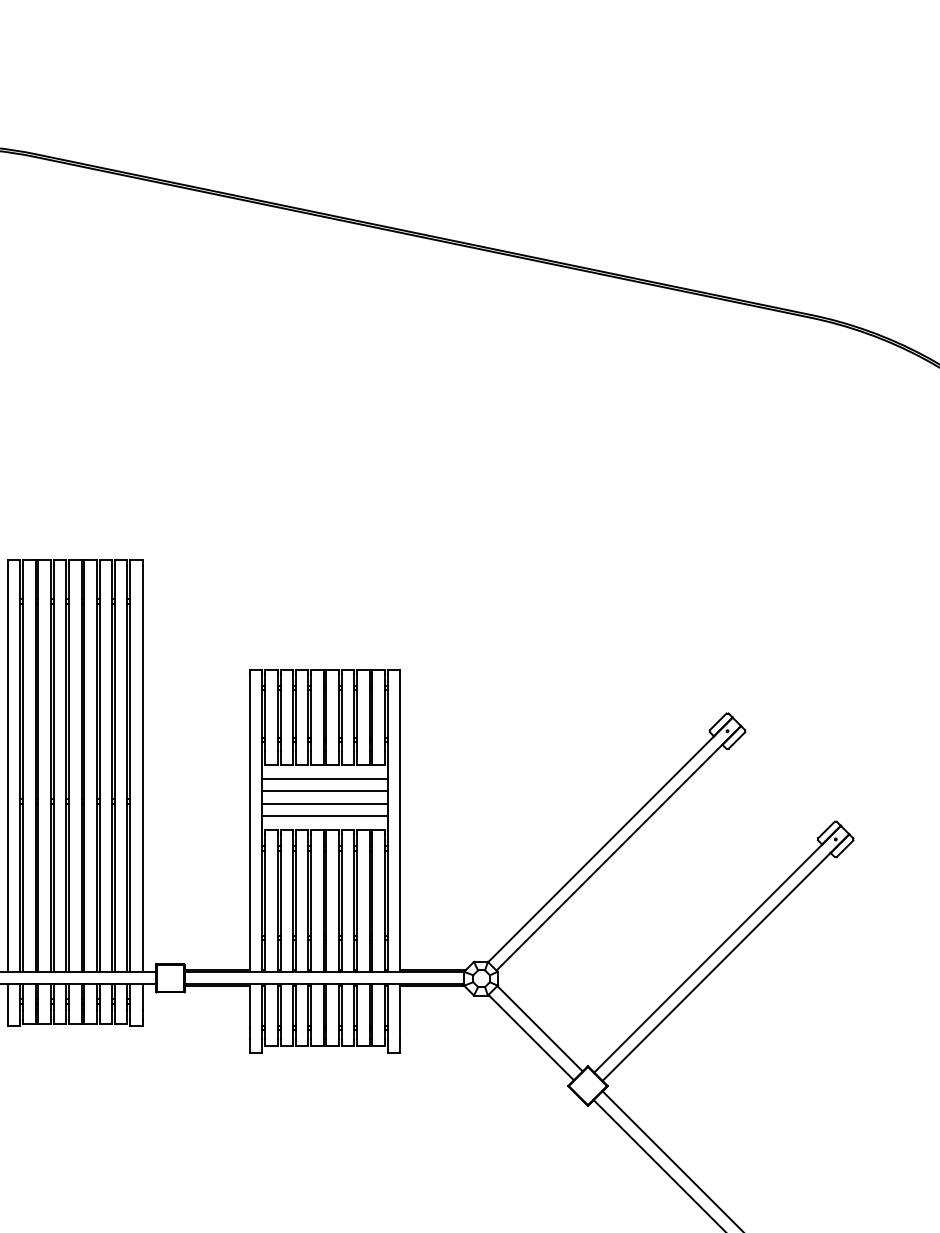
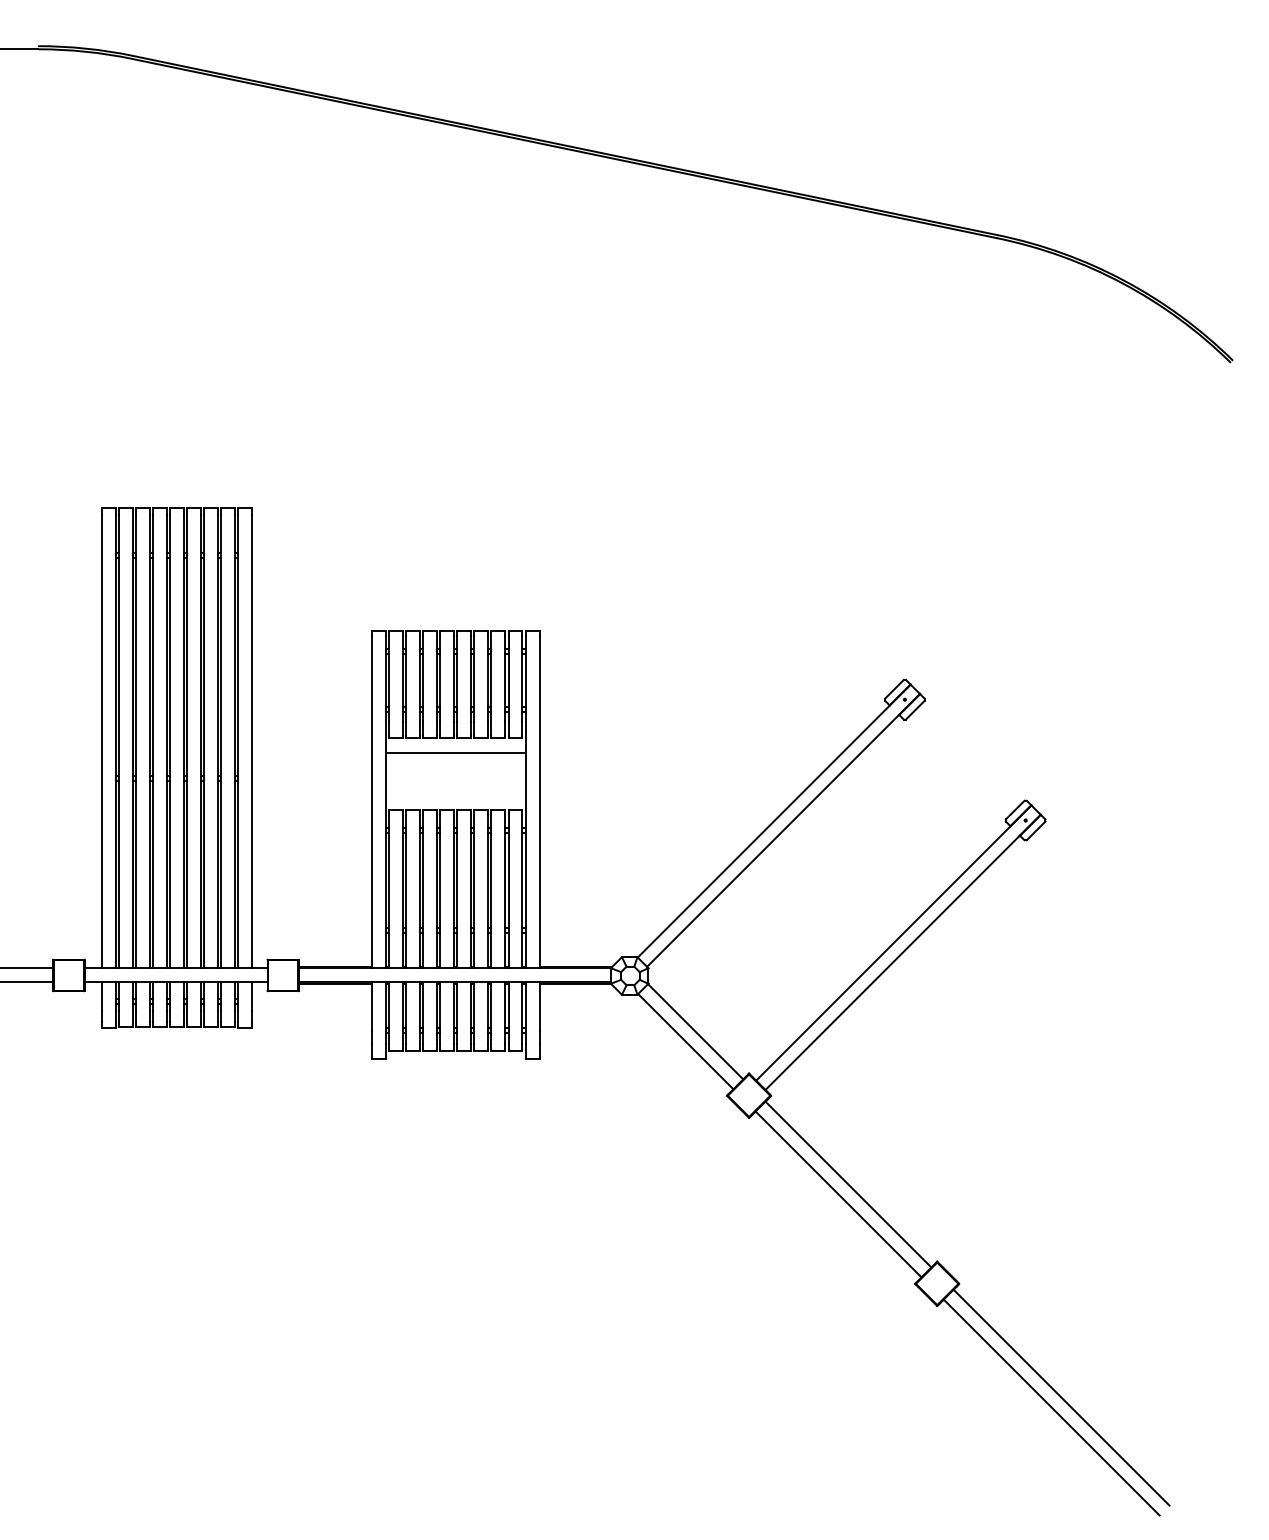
line: (324, 791) -> (455, 766), removed
line: (324, 803) -> (455, 780), removed
line: (324, 815) -> (455, 793), removed

